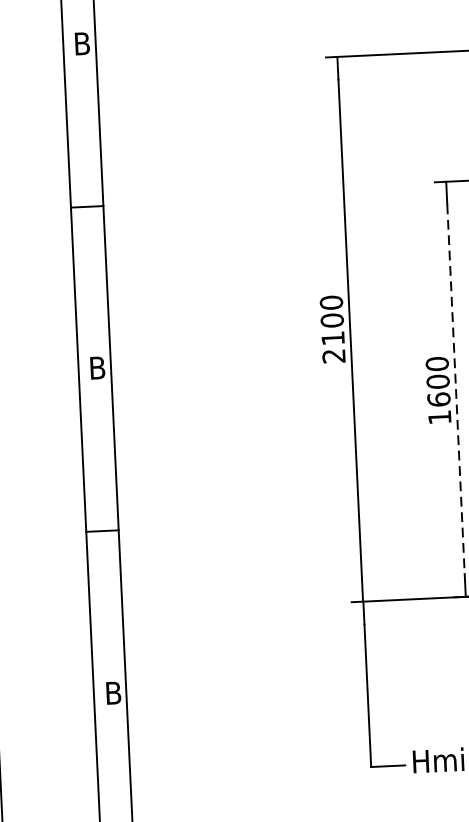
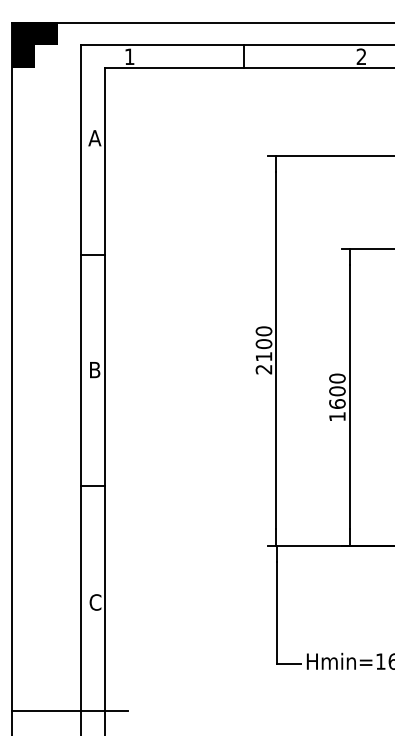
text: (81, 44) -> (94, 138), B -> A
line: (455, 389) -> (349, 397), dashed -> solid
text: (113, 693) -> (95, 602), B -> C

